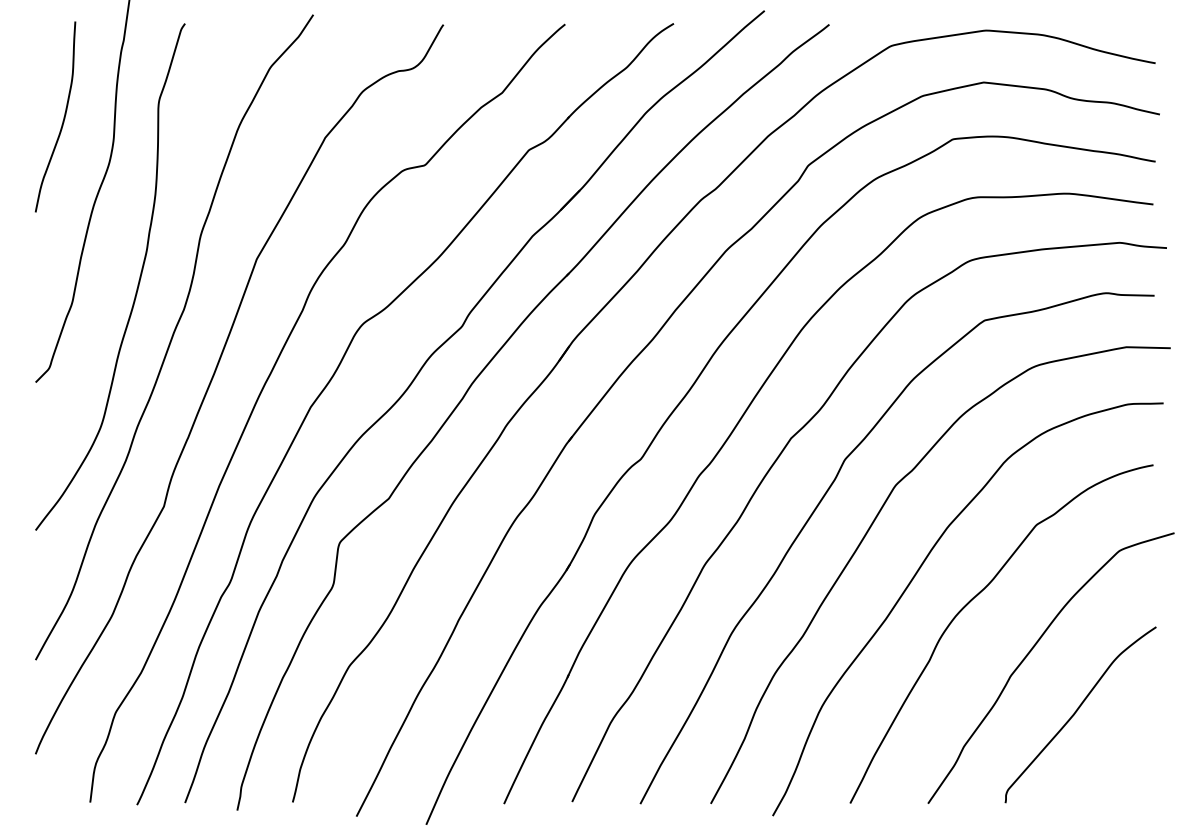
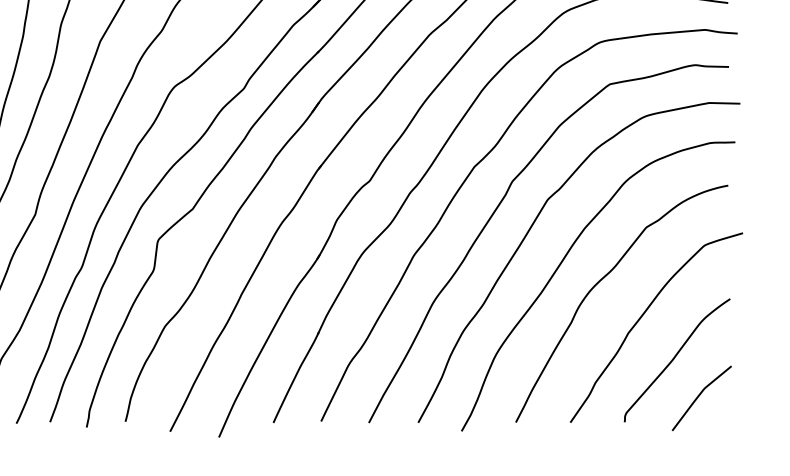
curve: (1112, 765) -> (699, 395), added

